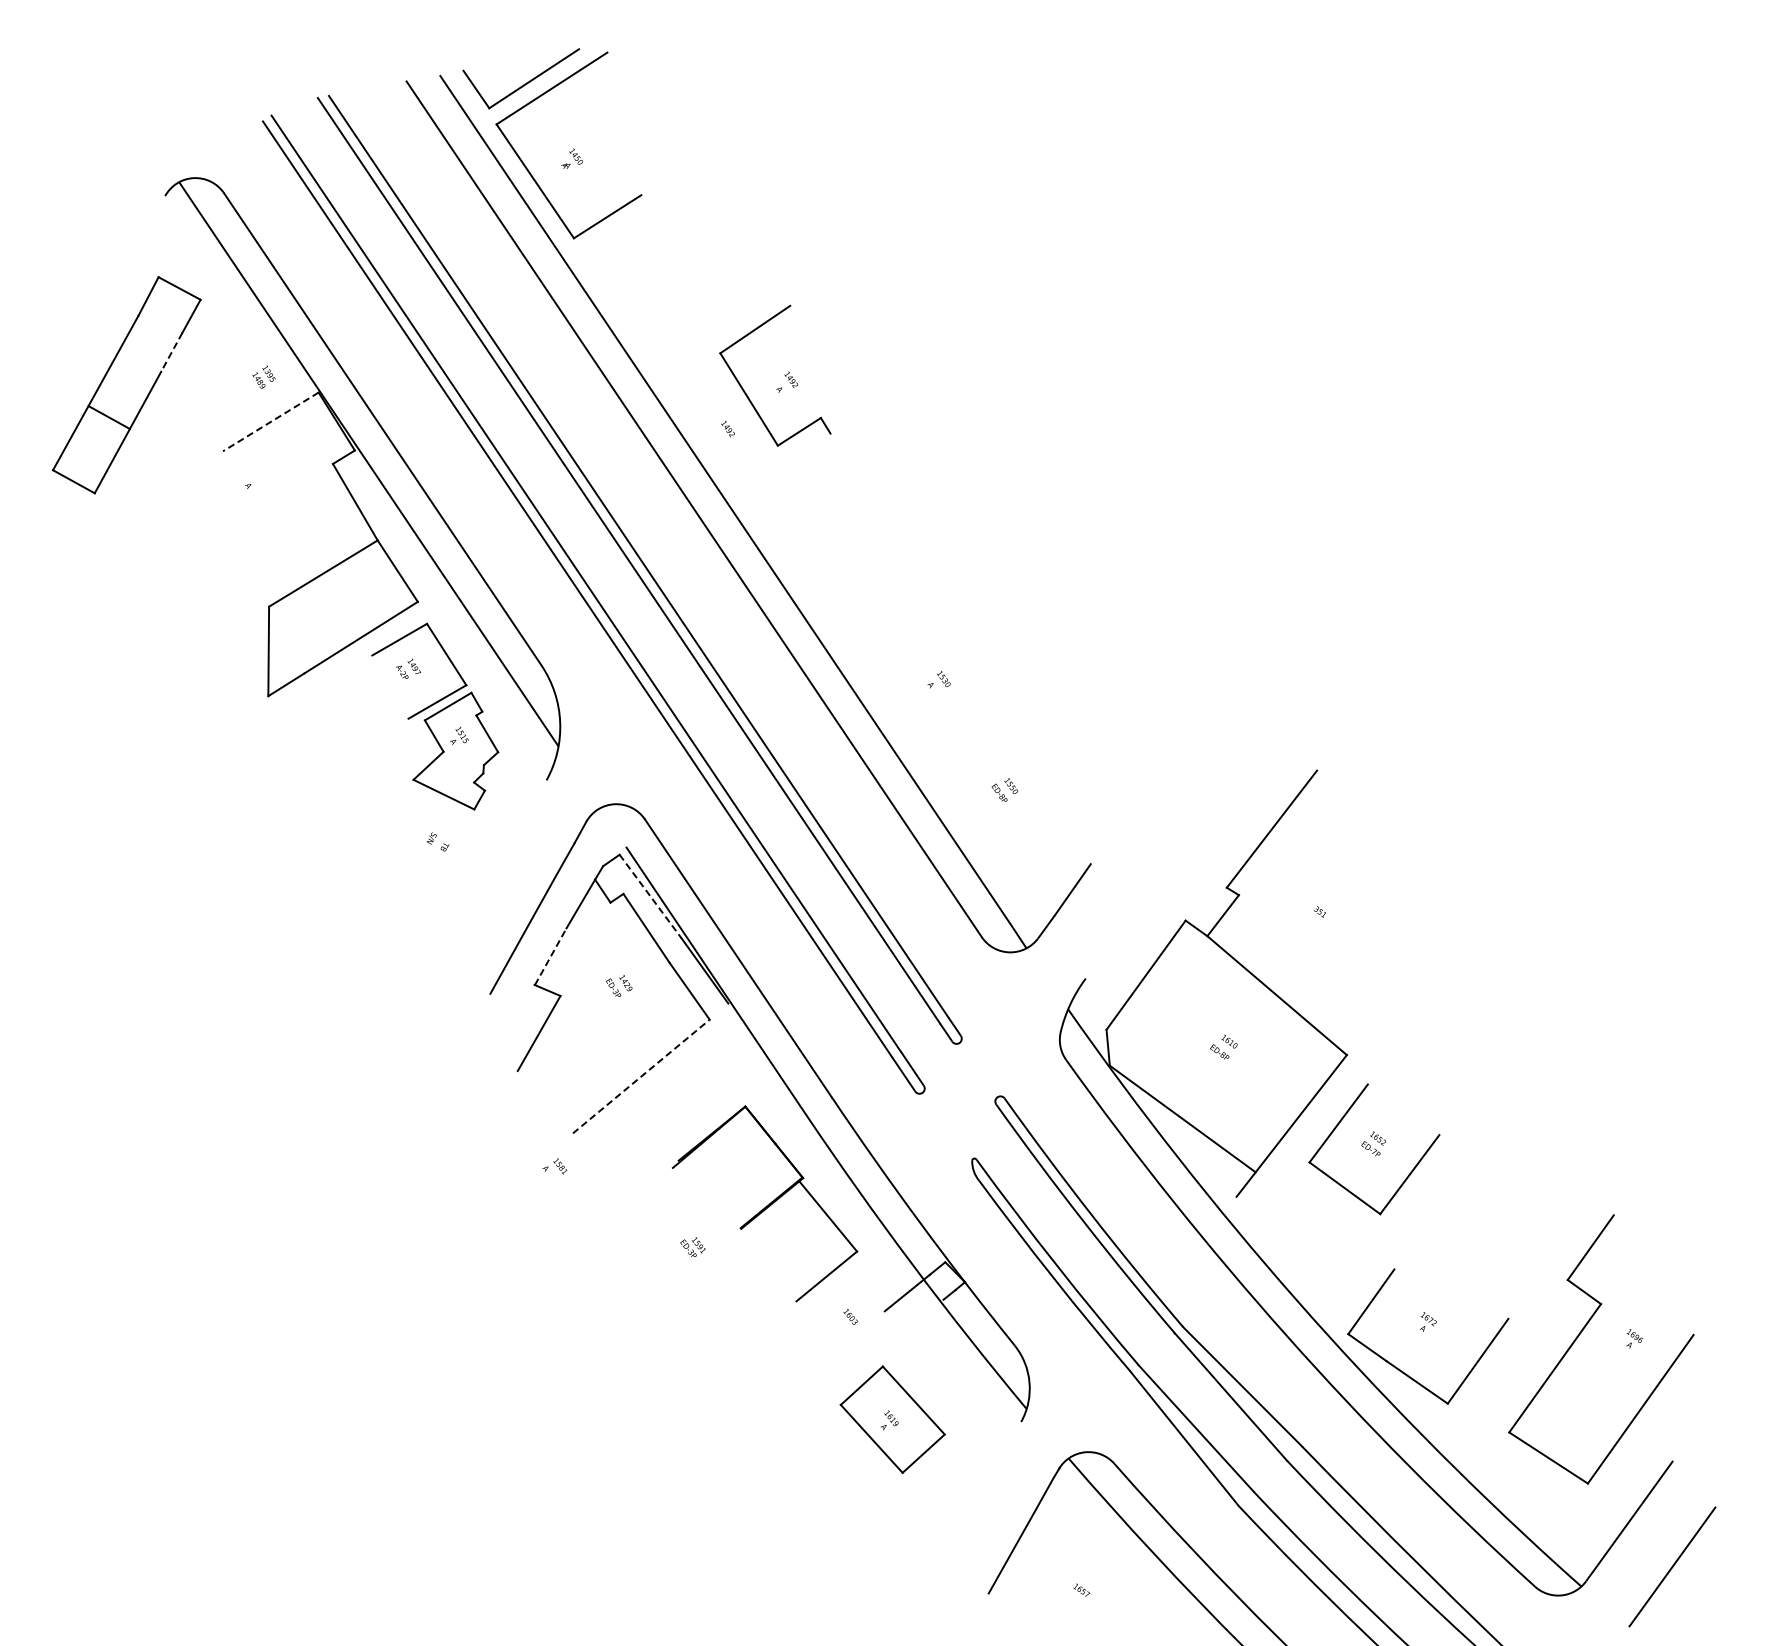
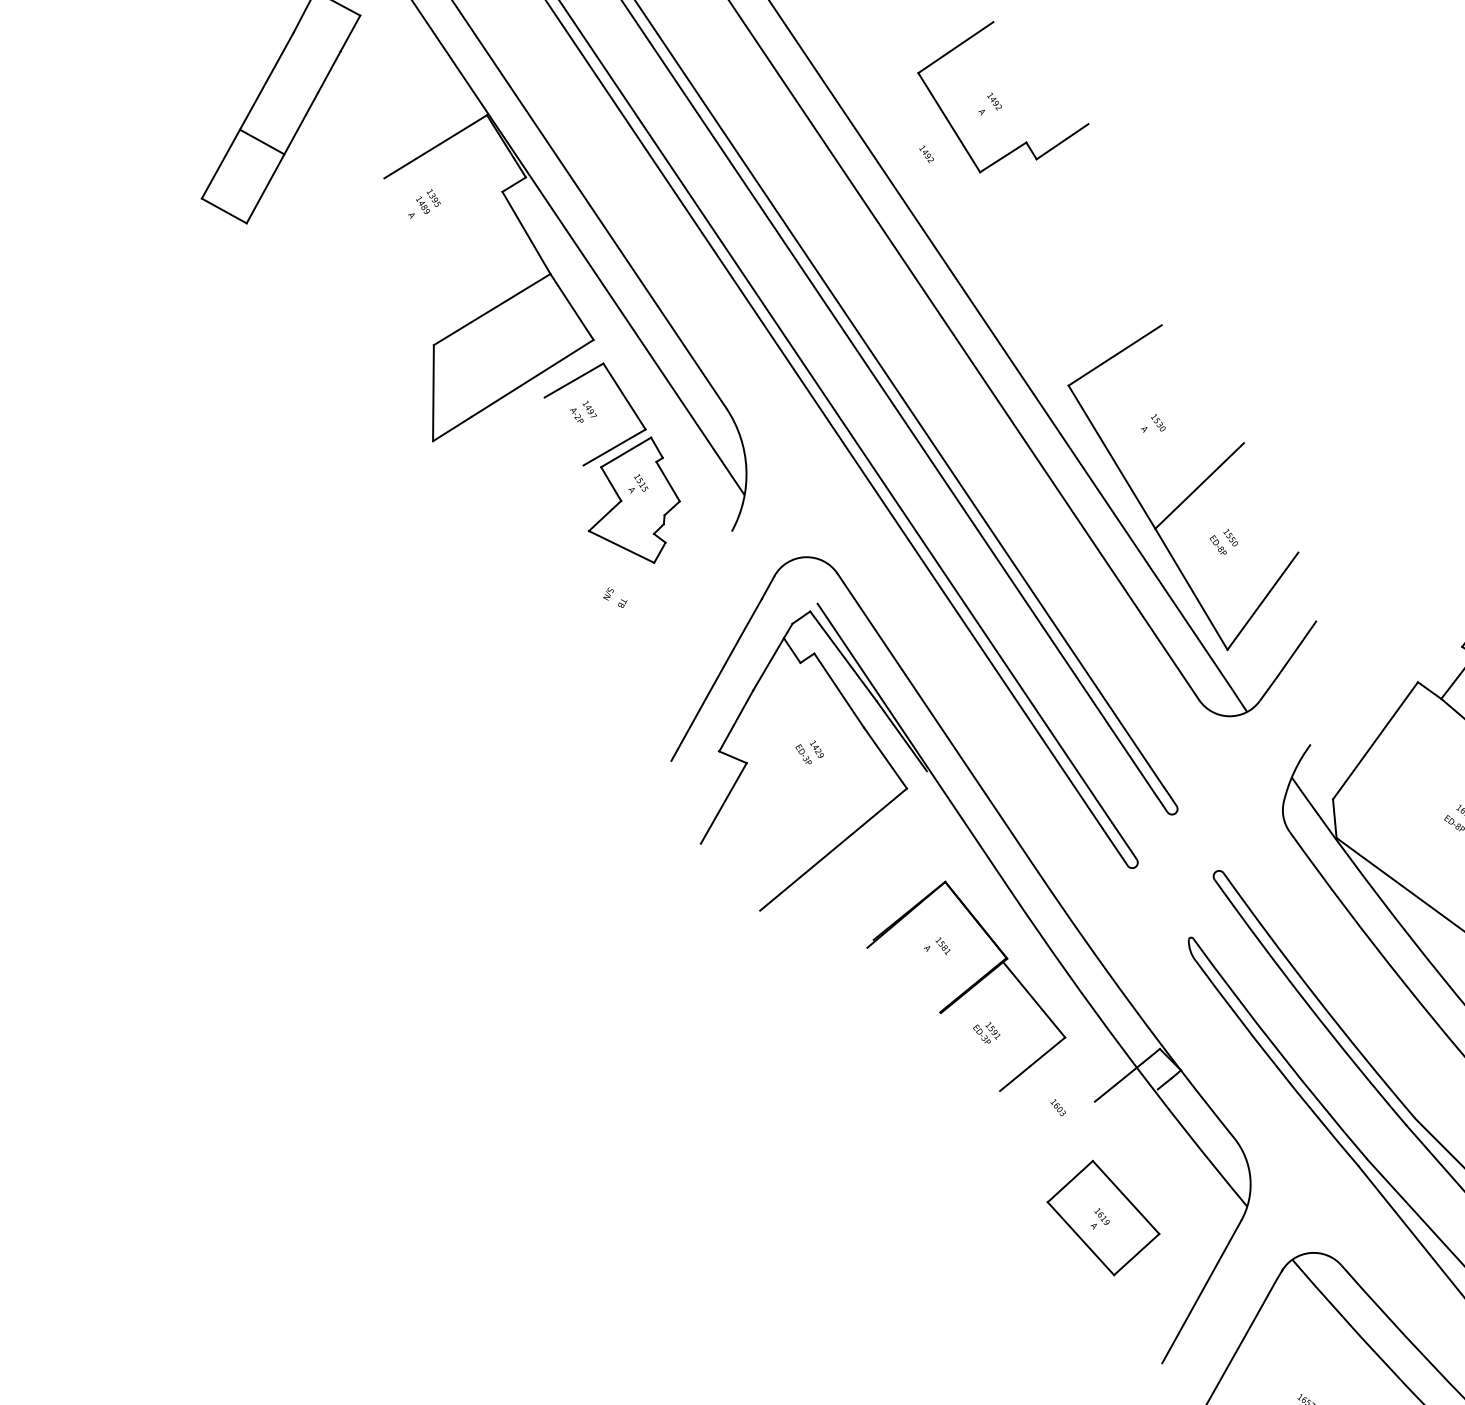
line: (171, 352) -> (329, 72), dashed -> solid
text: (263, 376) -> (427, 201), moved
line: (854, 416) -> (1062, 140), added
line: (270, 422) -> (435, 147), dashed -> solid
part: (972, 745) -> (1189, 494), added
line: (650, 896) -> (843, 656), dashed -> solid
line: (550, 956) -> (736, 720), dashed -> solid
line: (641, 1076) -> (833, 849), dashed -> solid
text: (554, 1166) -> (936, 946), moved
text: (692, 1246) -> (986, 1032), moved
line: (984, 1487) -> (1201, 1290), added

